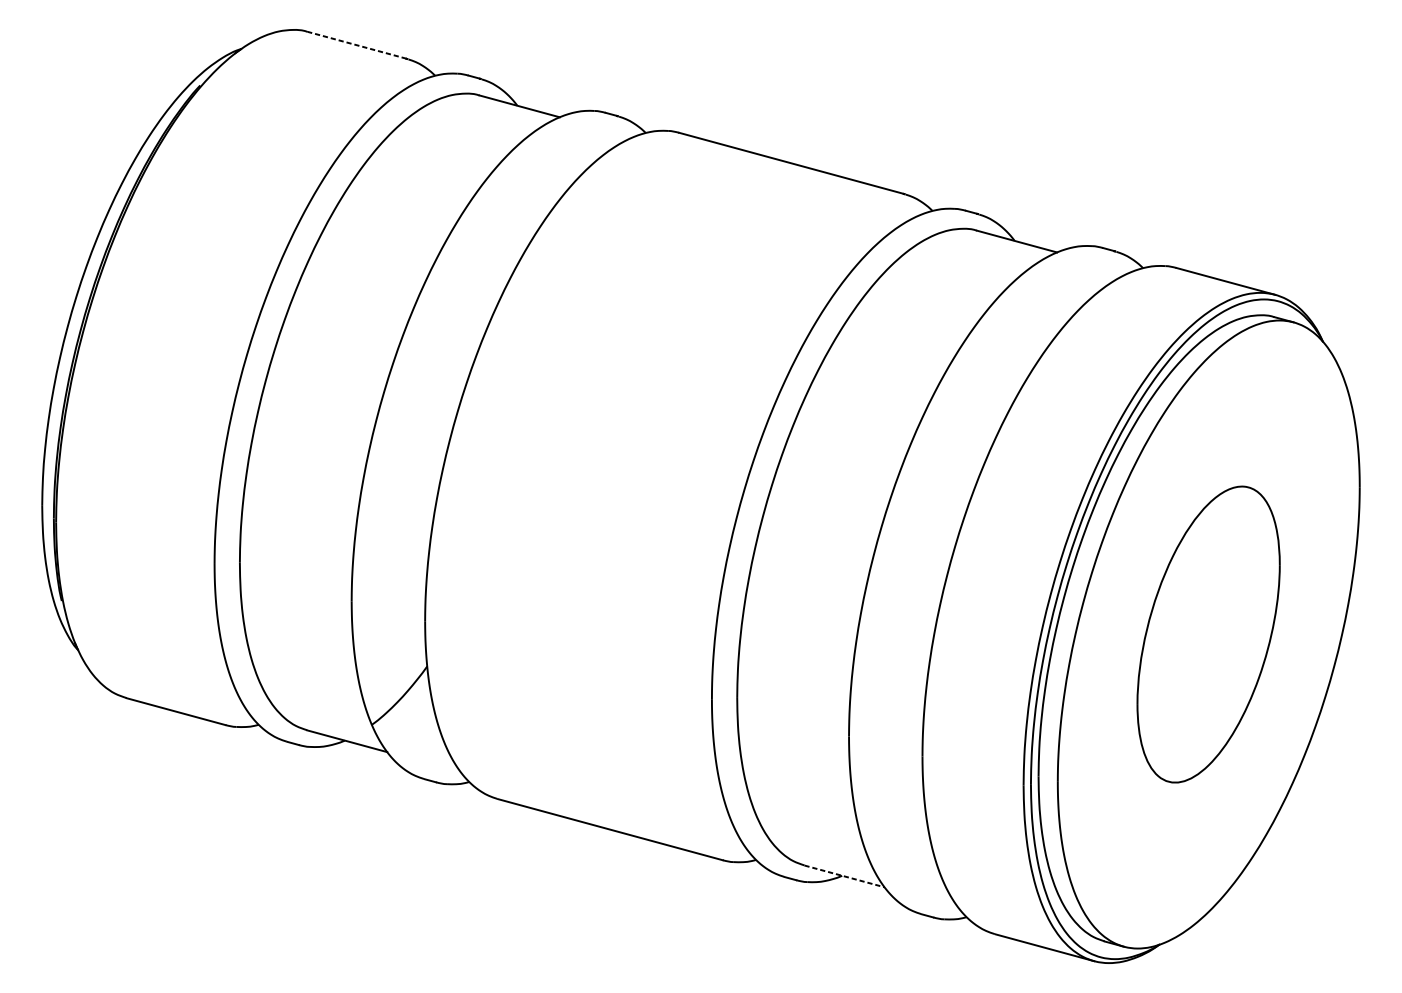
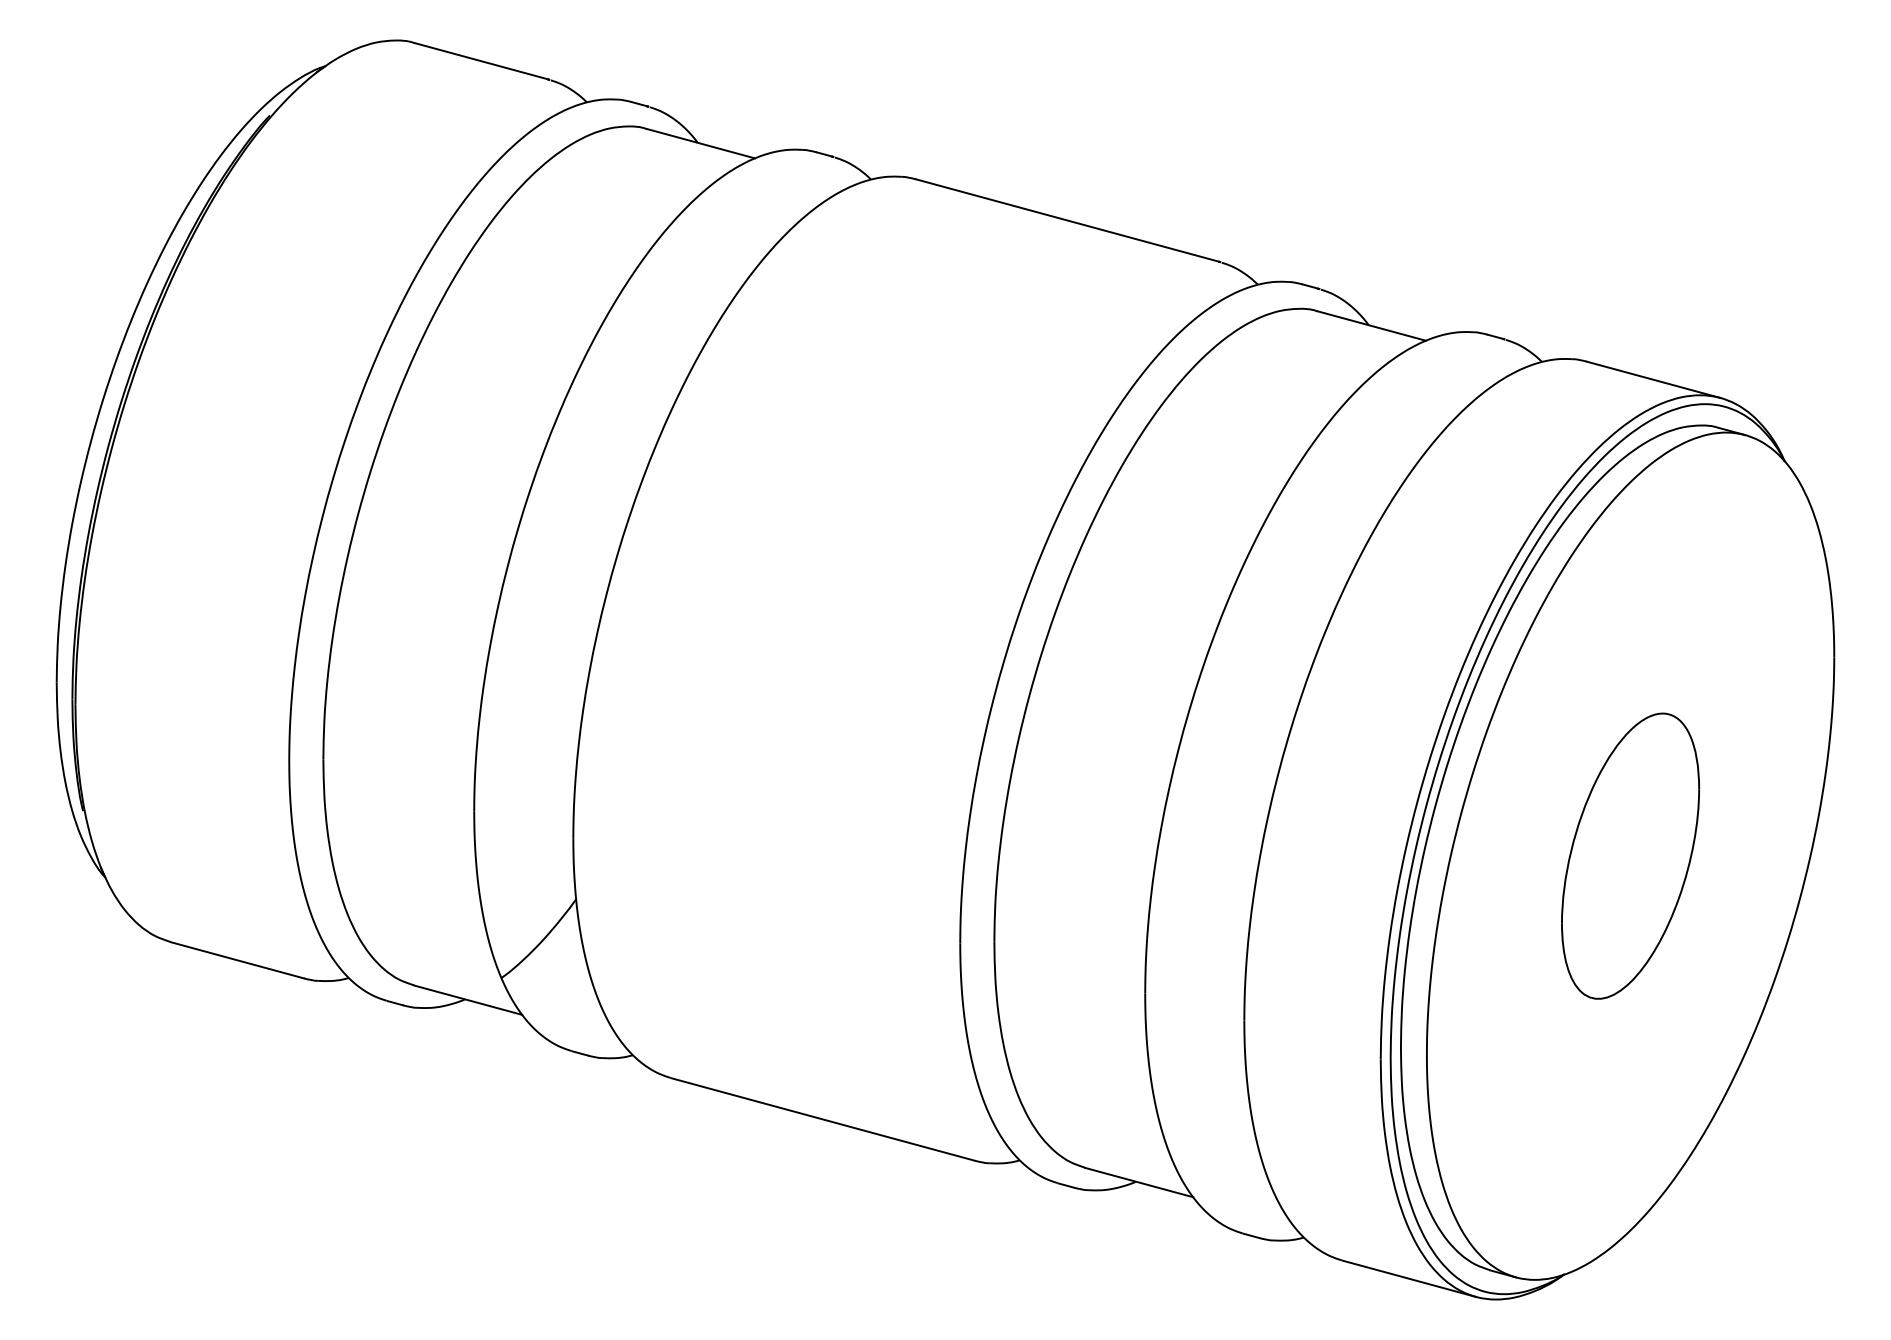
line: (357, 45) -> (481, 61), dashed -> solid
part: (1208, 633) -> (1630, 855), size x0.71
line: (844, 876) -> (1139, 1182), dashed -> solid

